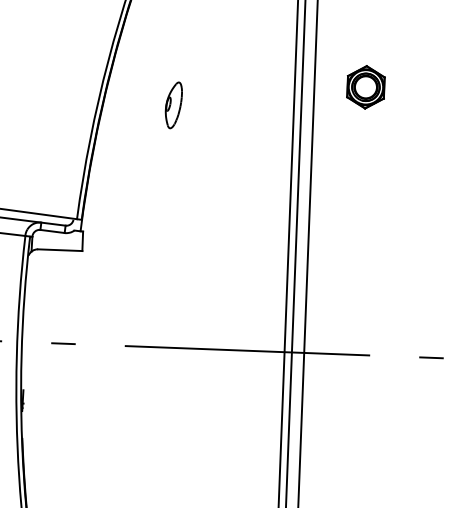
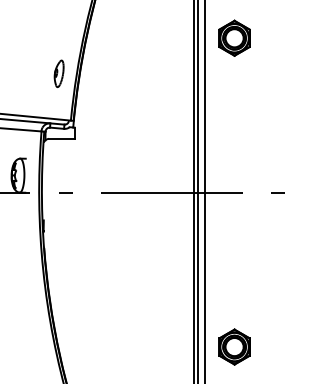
part: (365, 86) -> (234, 37), size x1.43
part: (172, 104) -> (58, 73), moved

